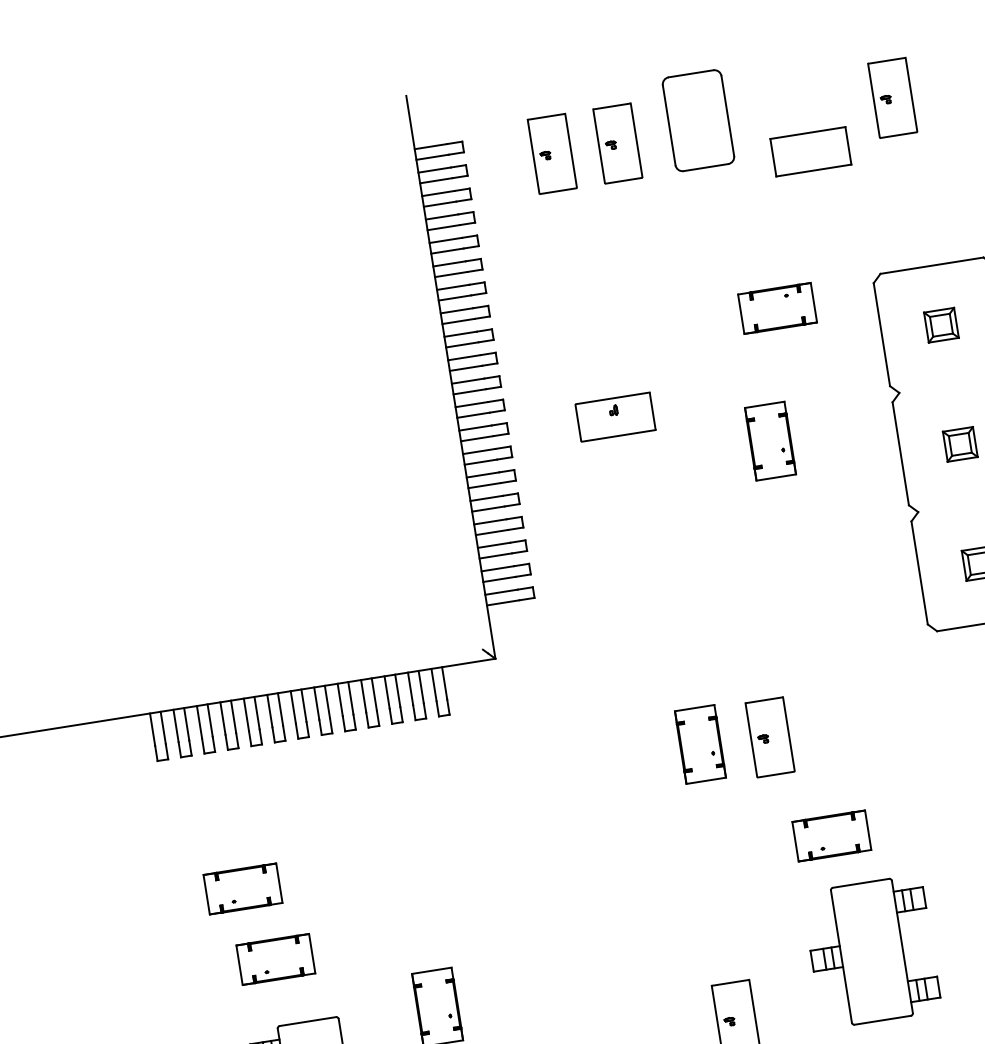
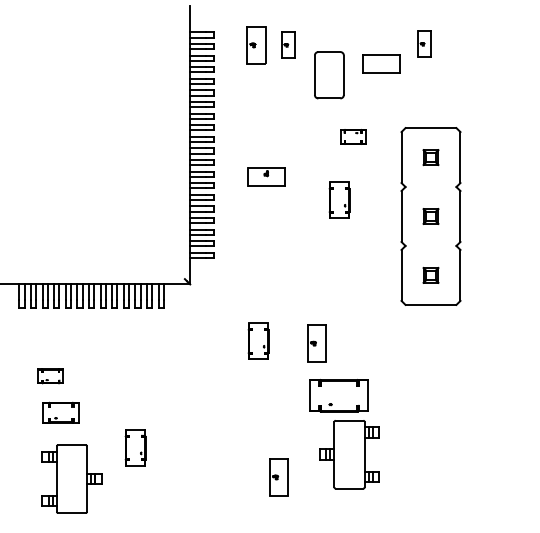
part: (892, 98) -> (424, 44), size x0.7
part: (698, 121) -> (329, 75), moved
part: (617, 144) -> (288, 45), size x0.7
part: (776, 307) -> (352, 136), size x0.7
part: (699, 742) -> (258, 340), moved
part: (830, 835) -> (338, 395), size x1.6
part: (242, 889) -> (50, 376), size x0.7

